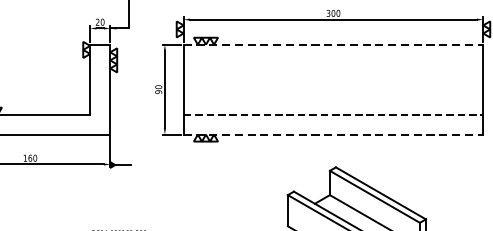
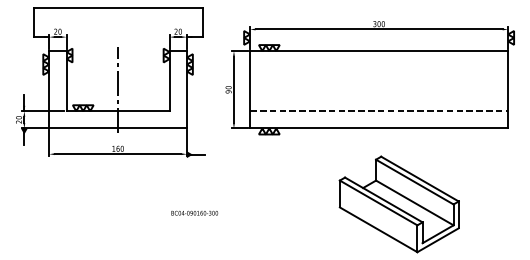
line: (333, 45) -> (379, 51), dashed -> solid
line: (30, 89) -> (118, 89), added
line: (333, 134) -> (379, 128), dashed -> solid

